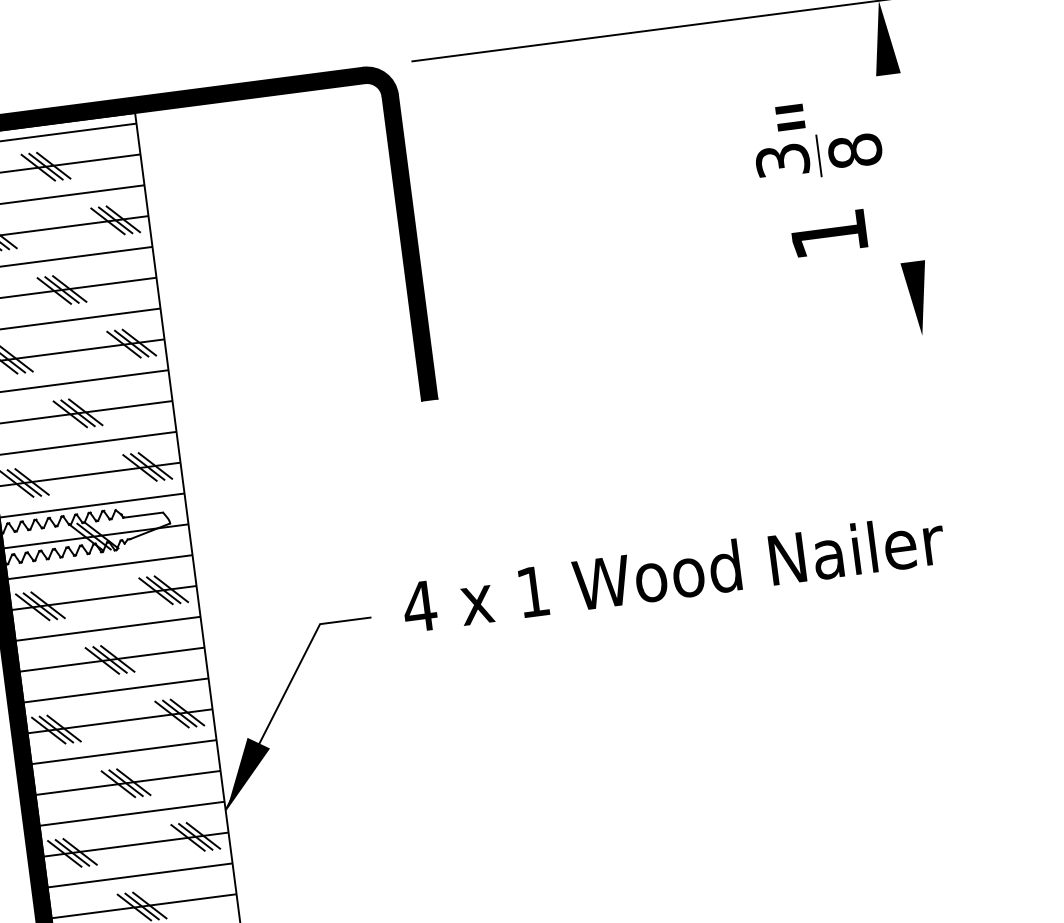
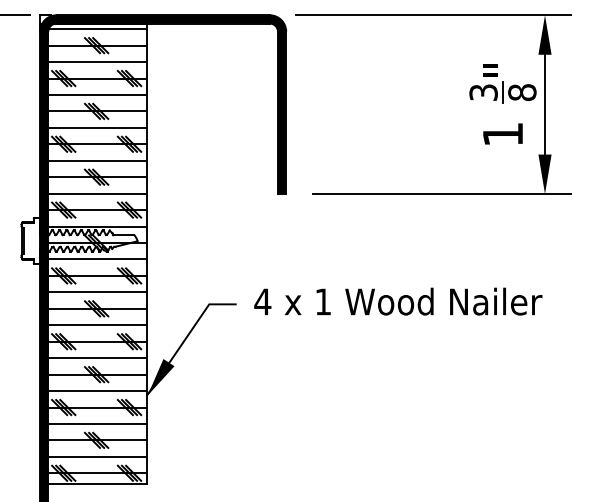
line: (901, 167) -> (545, 104), added
line: (728, 361) -> (441, 194), added

